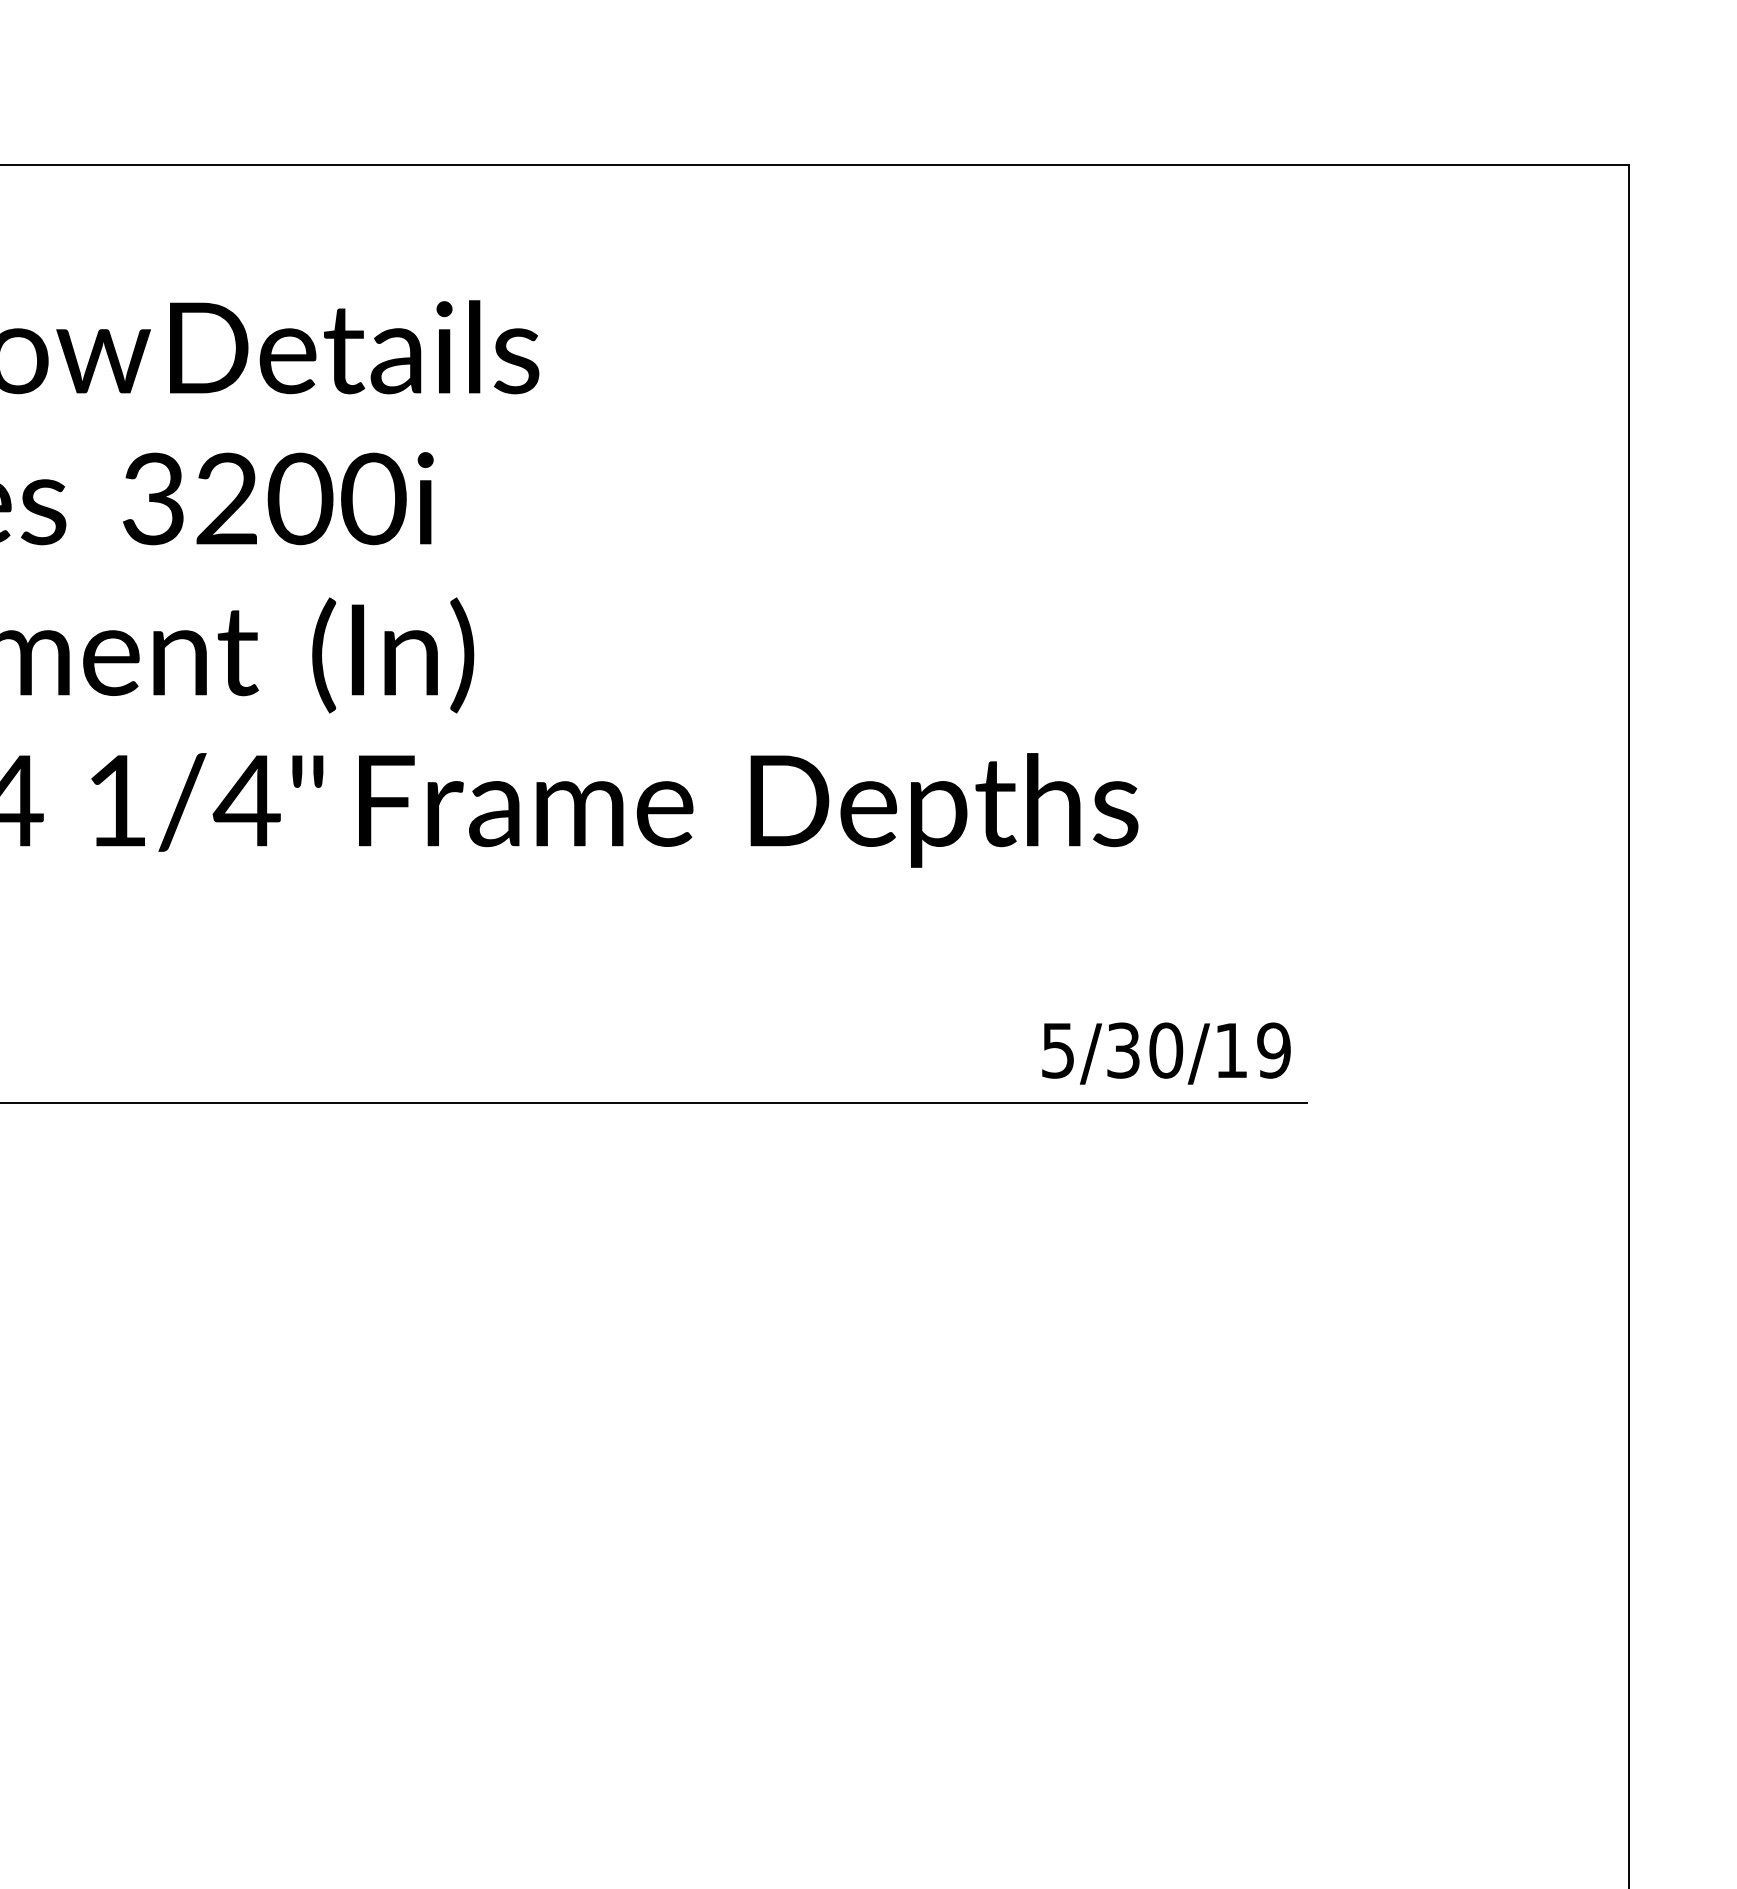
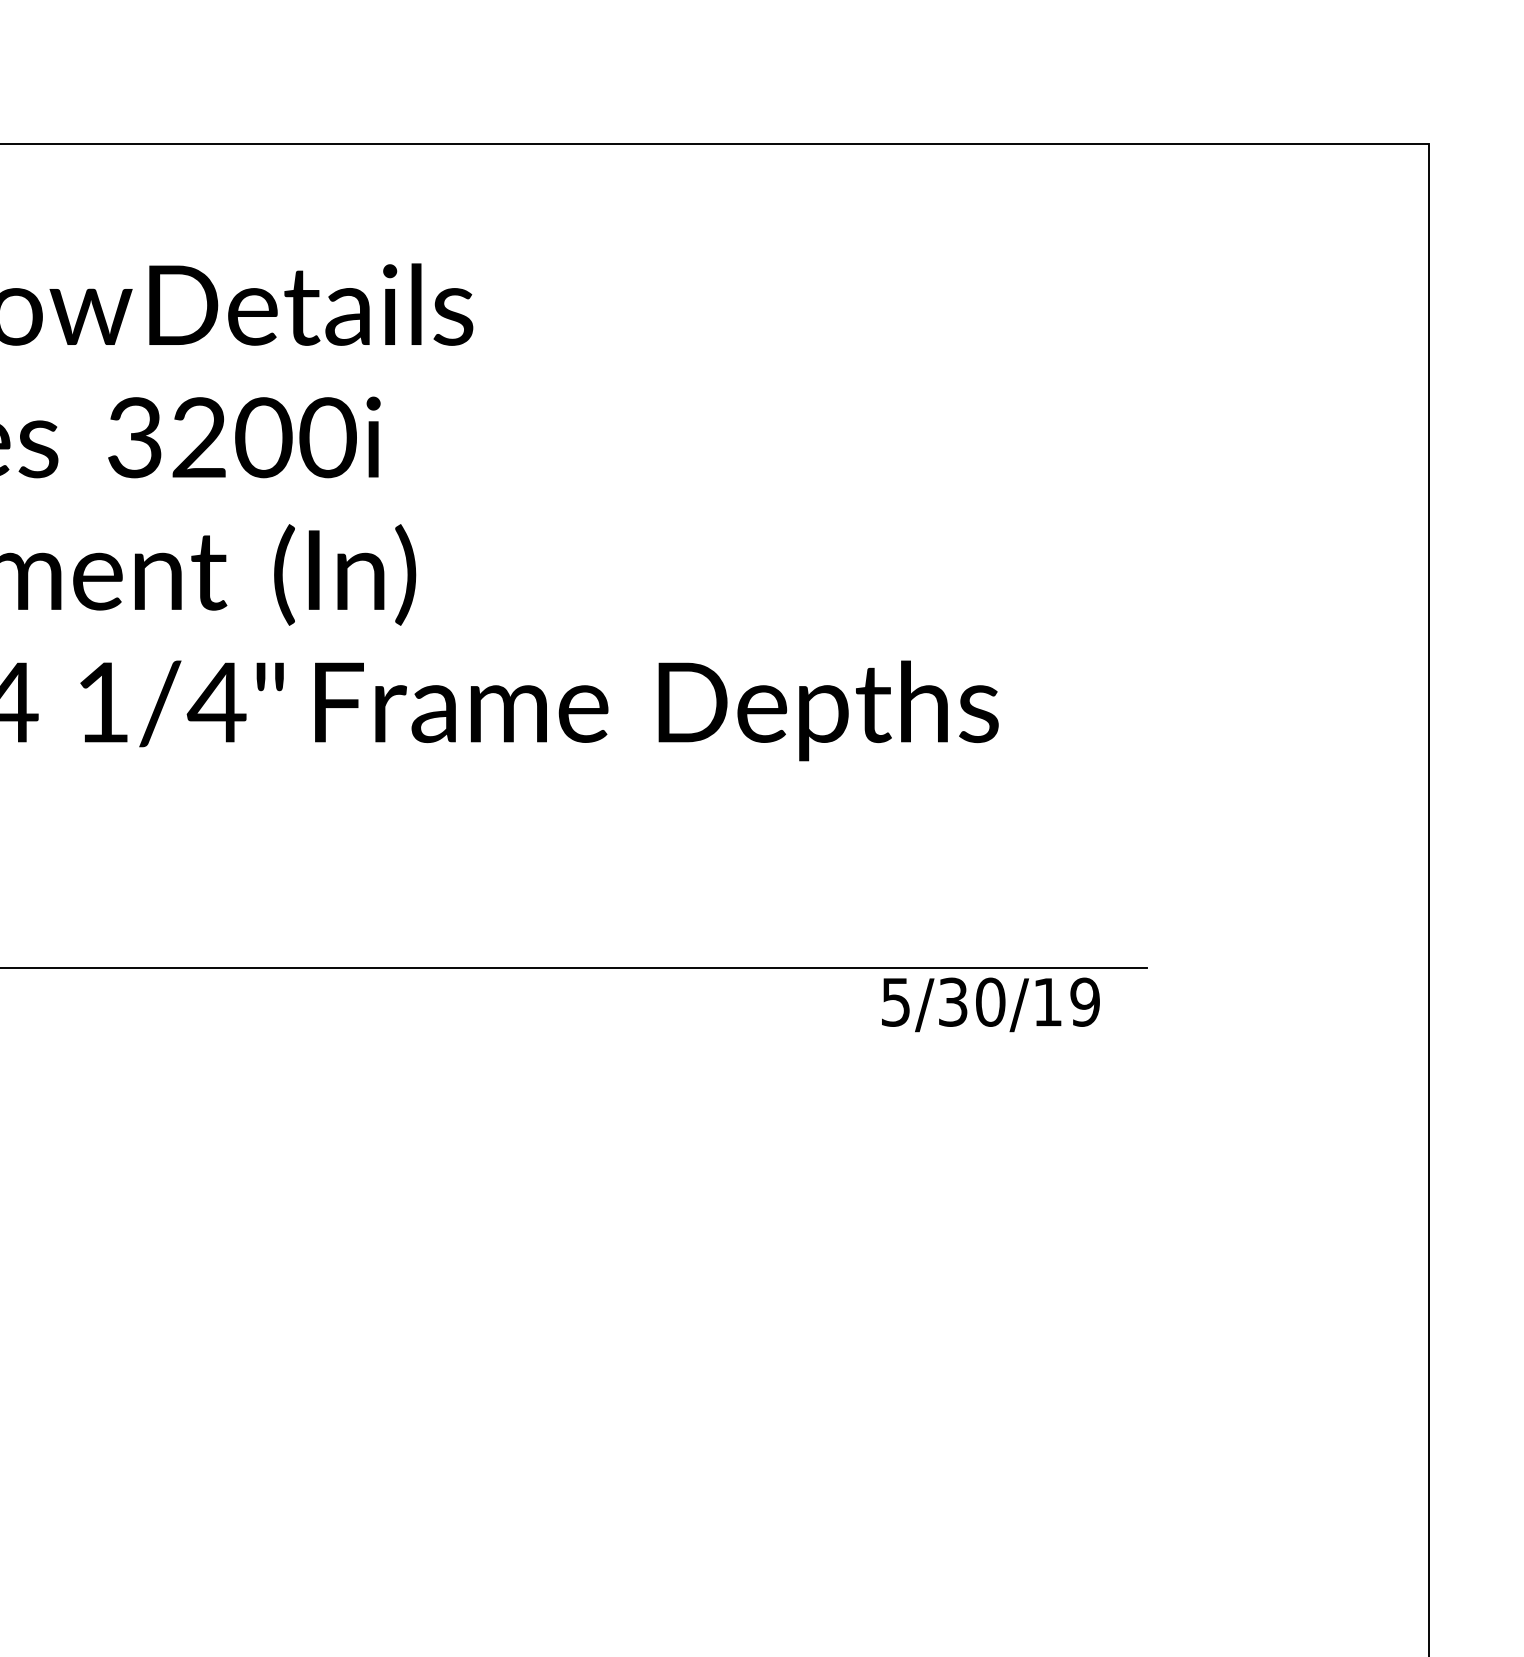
text: (1166, 1053) -> (990, 1004), moved

